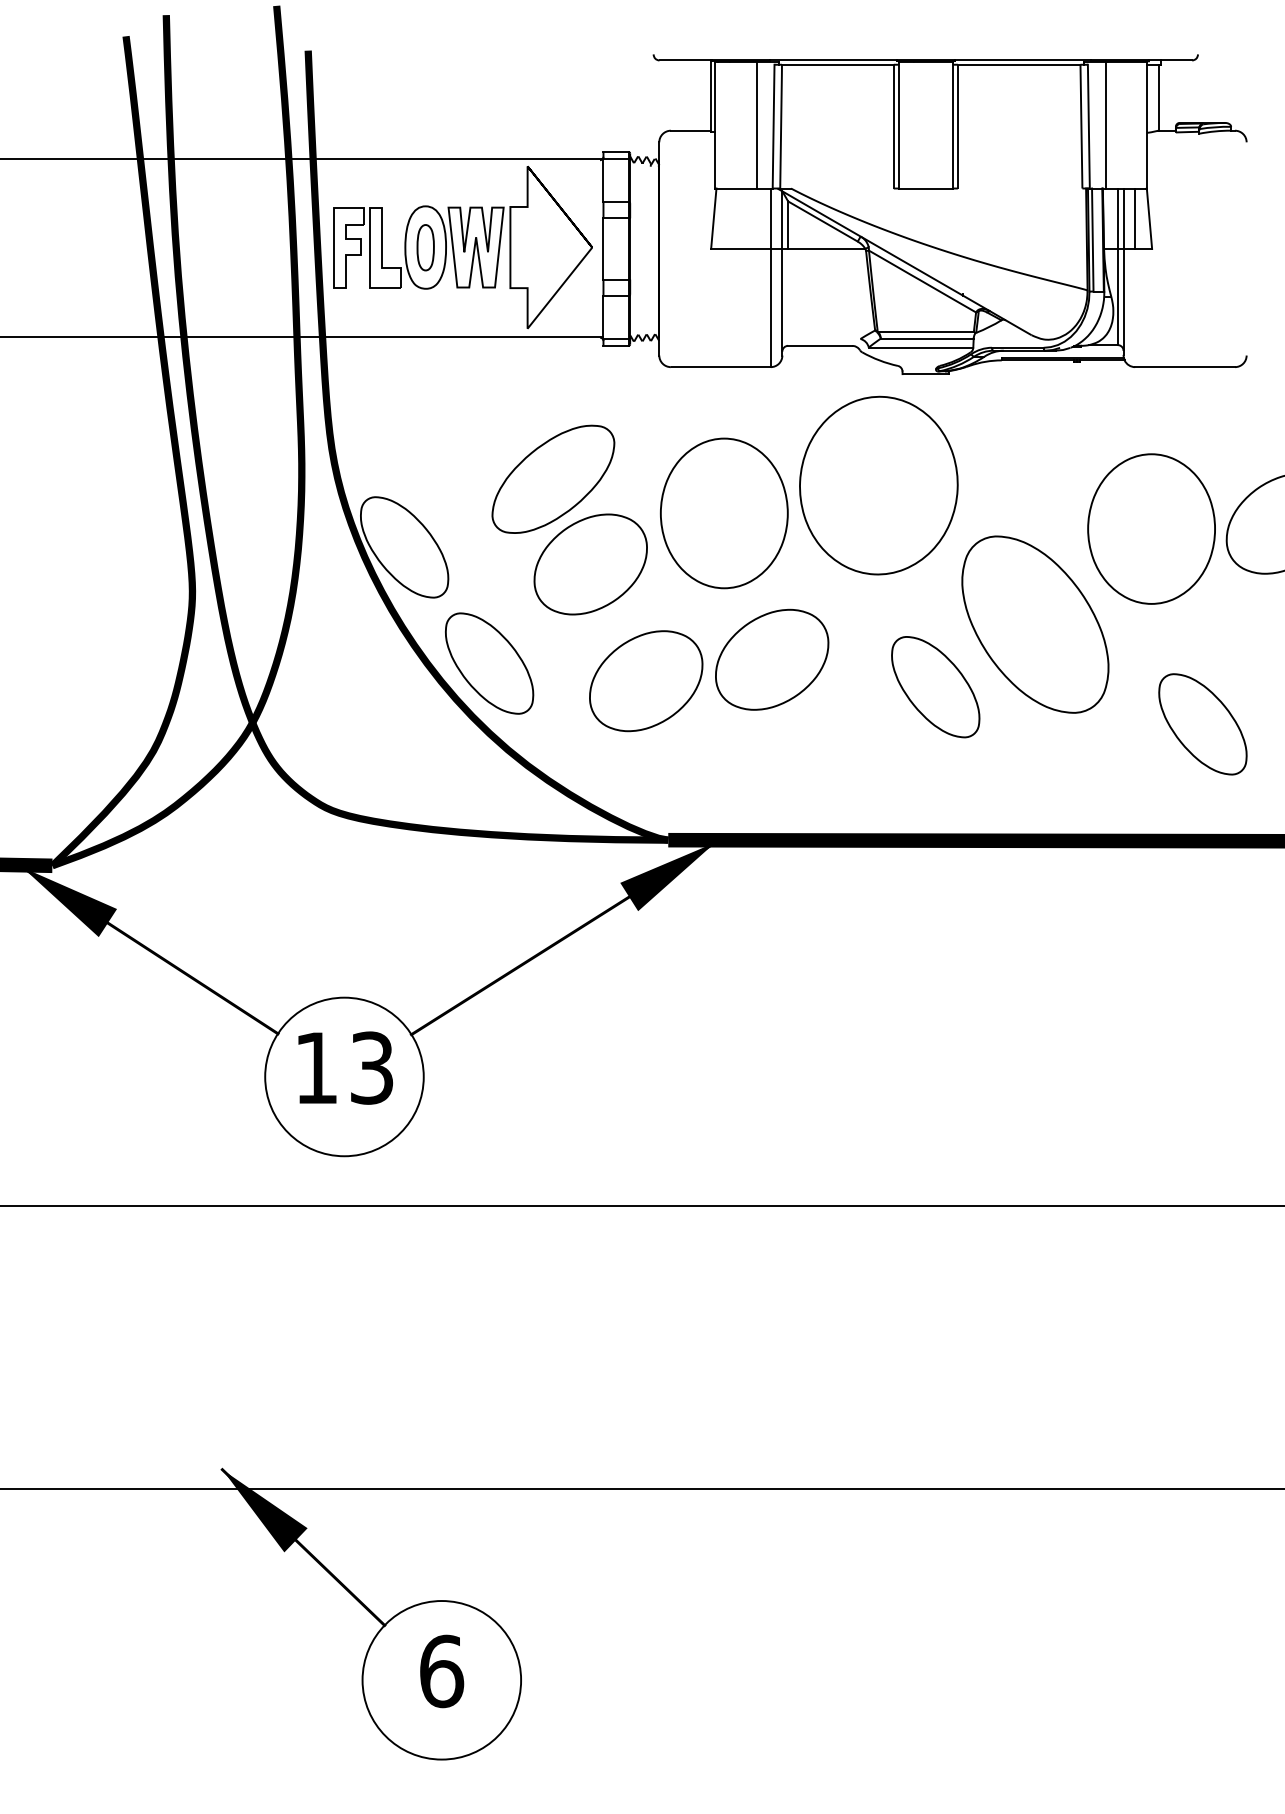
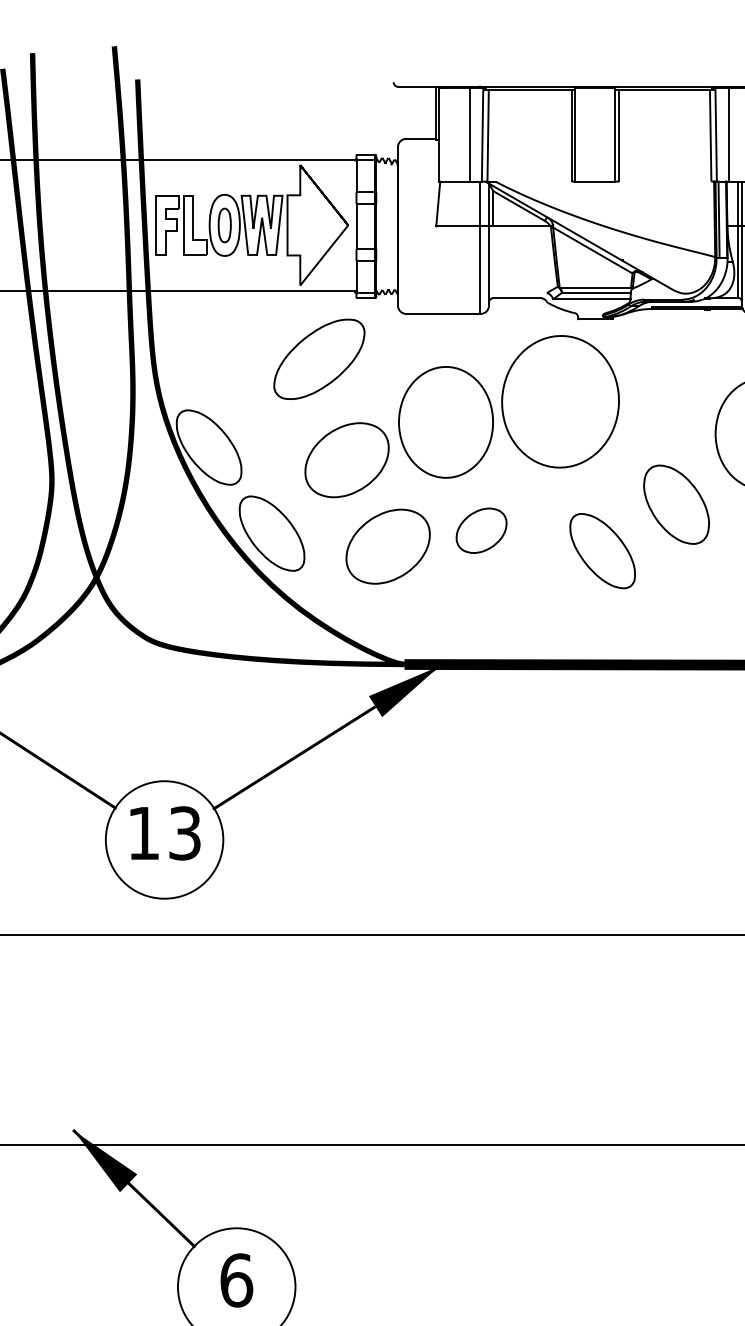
part: (553, 478) -> (319, 358), moved
part: (1035, 624) -> (676, 504), size x0.6
part: (772, 659) -> (481, 530), size x0.6

